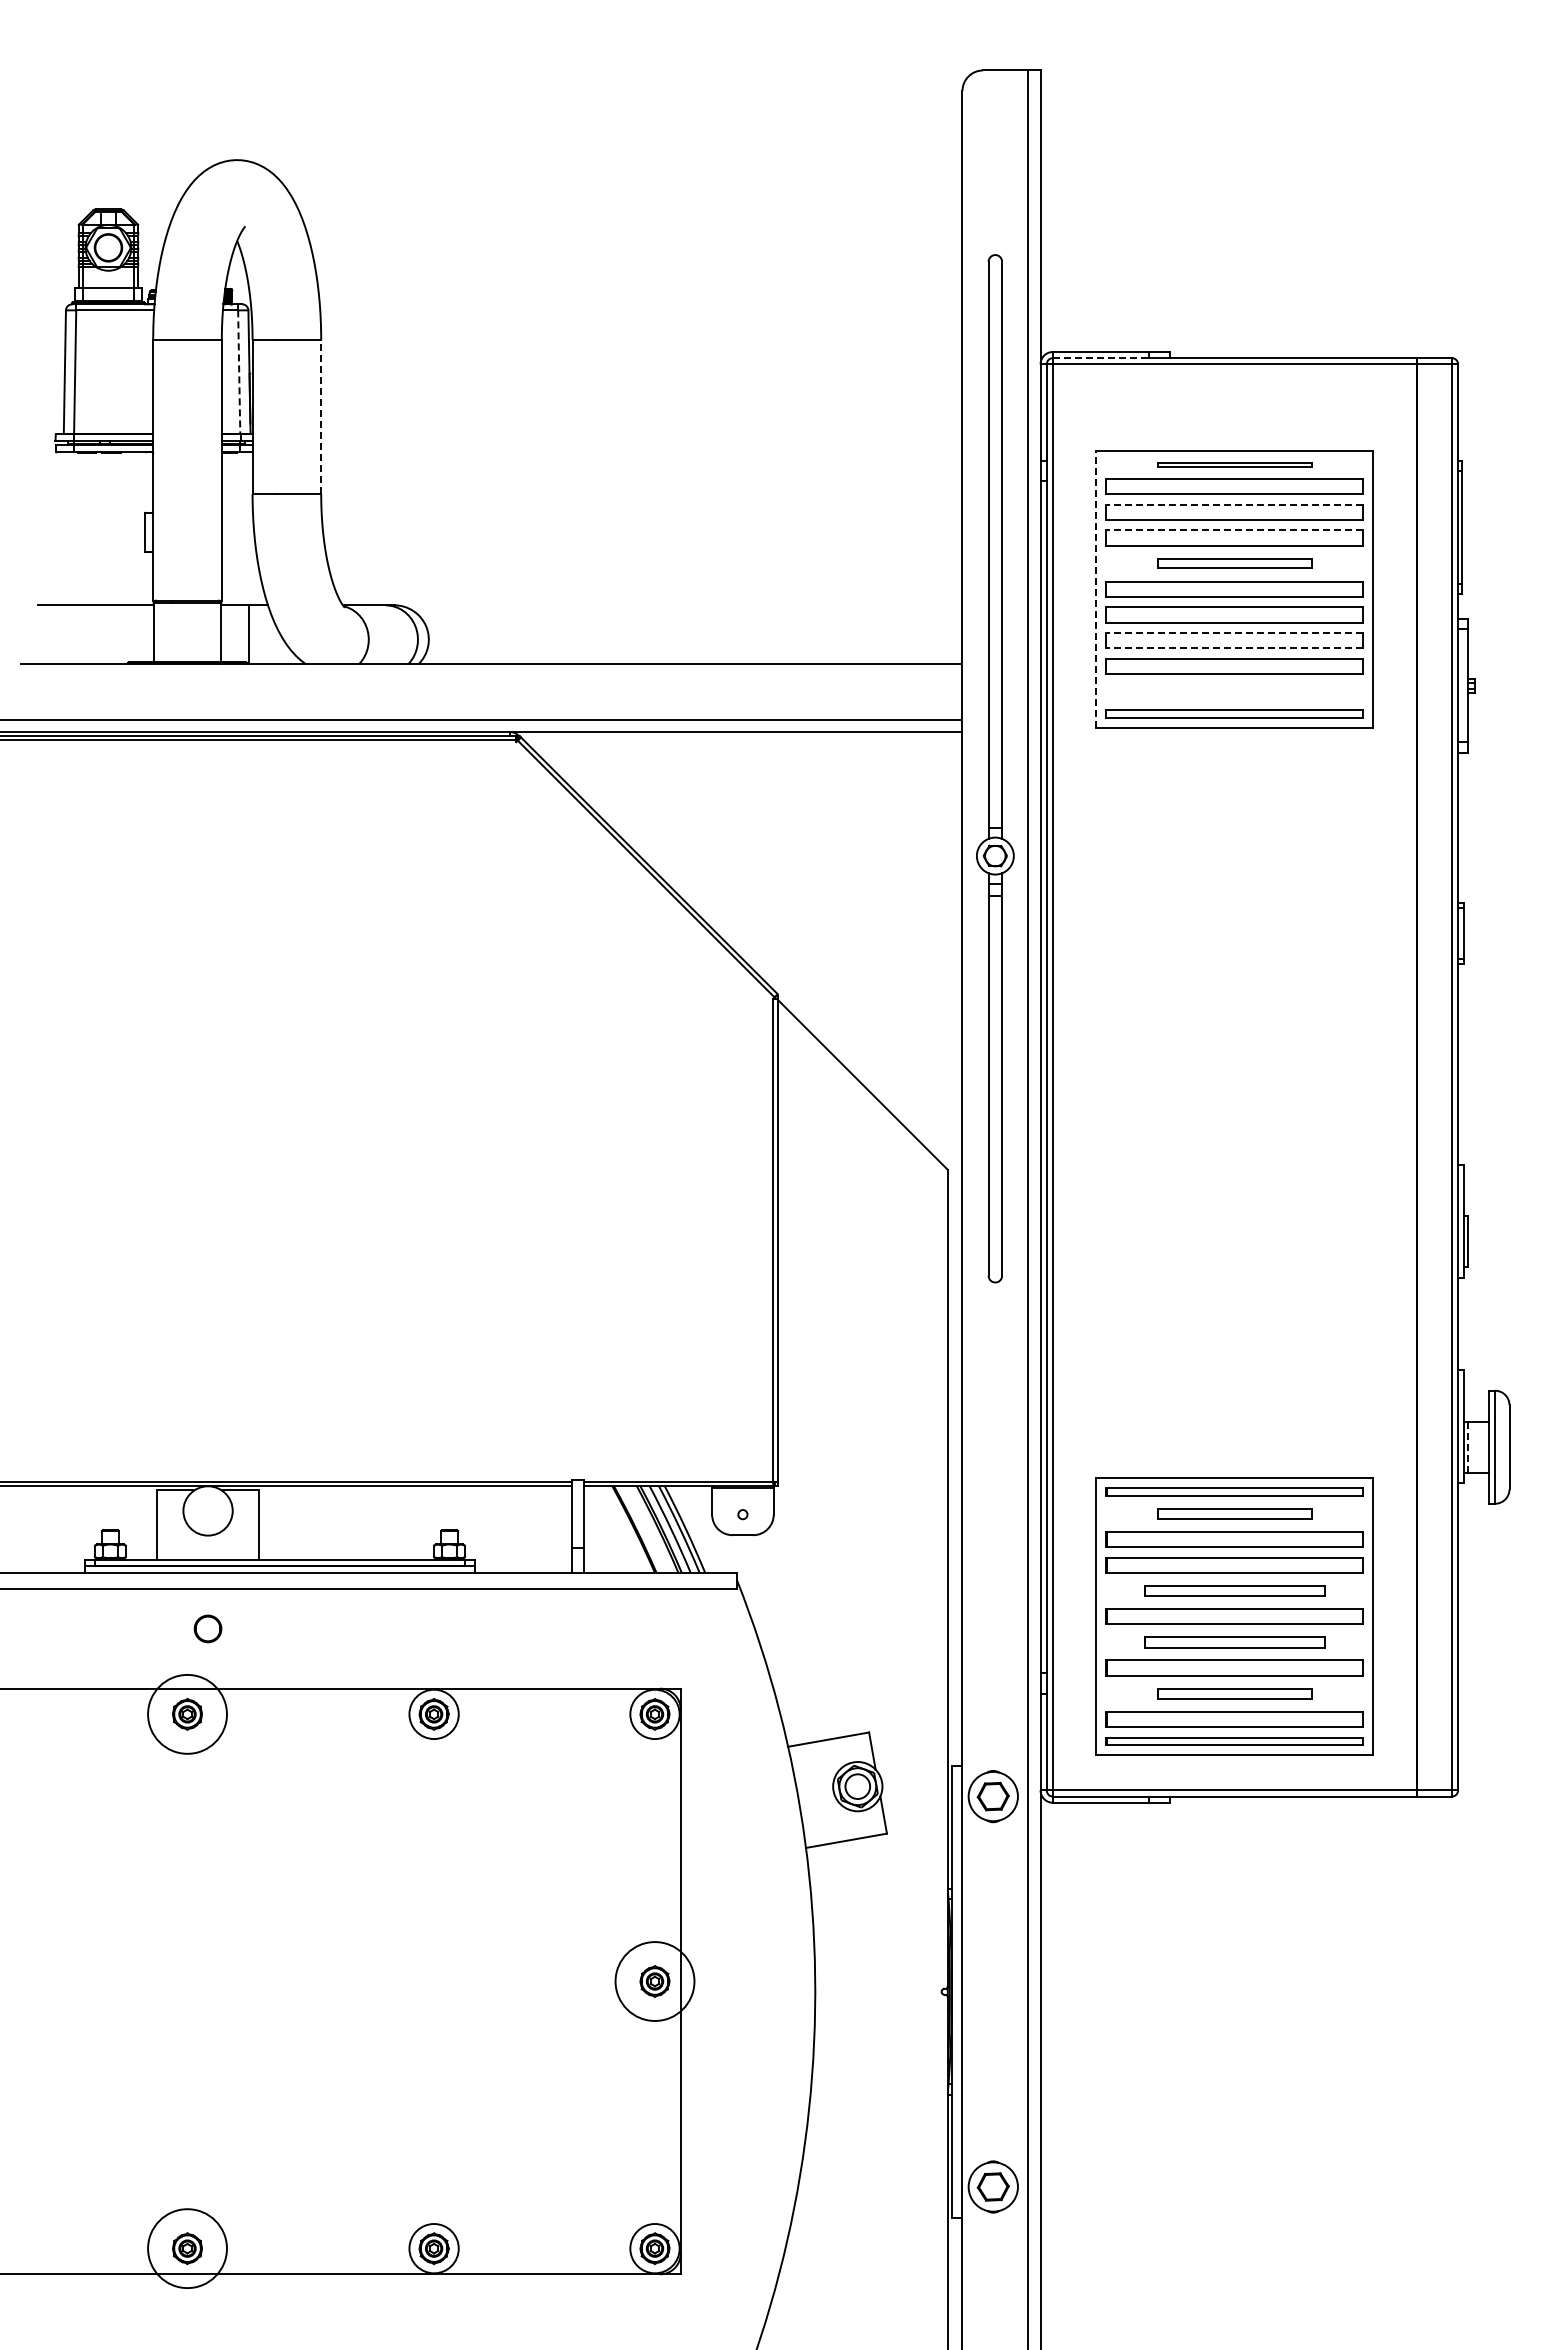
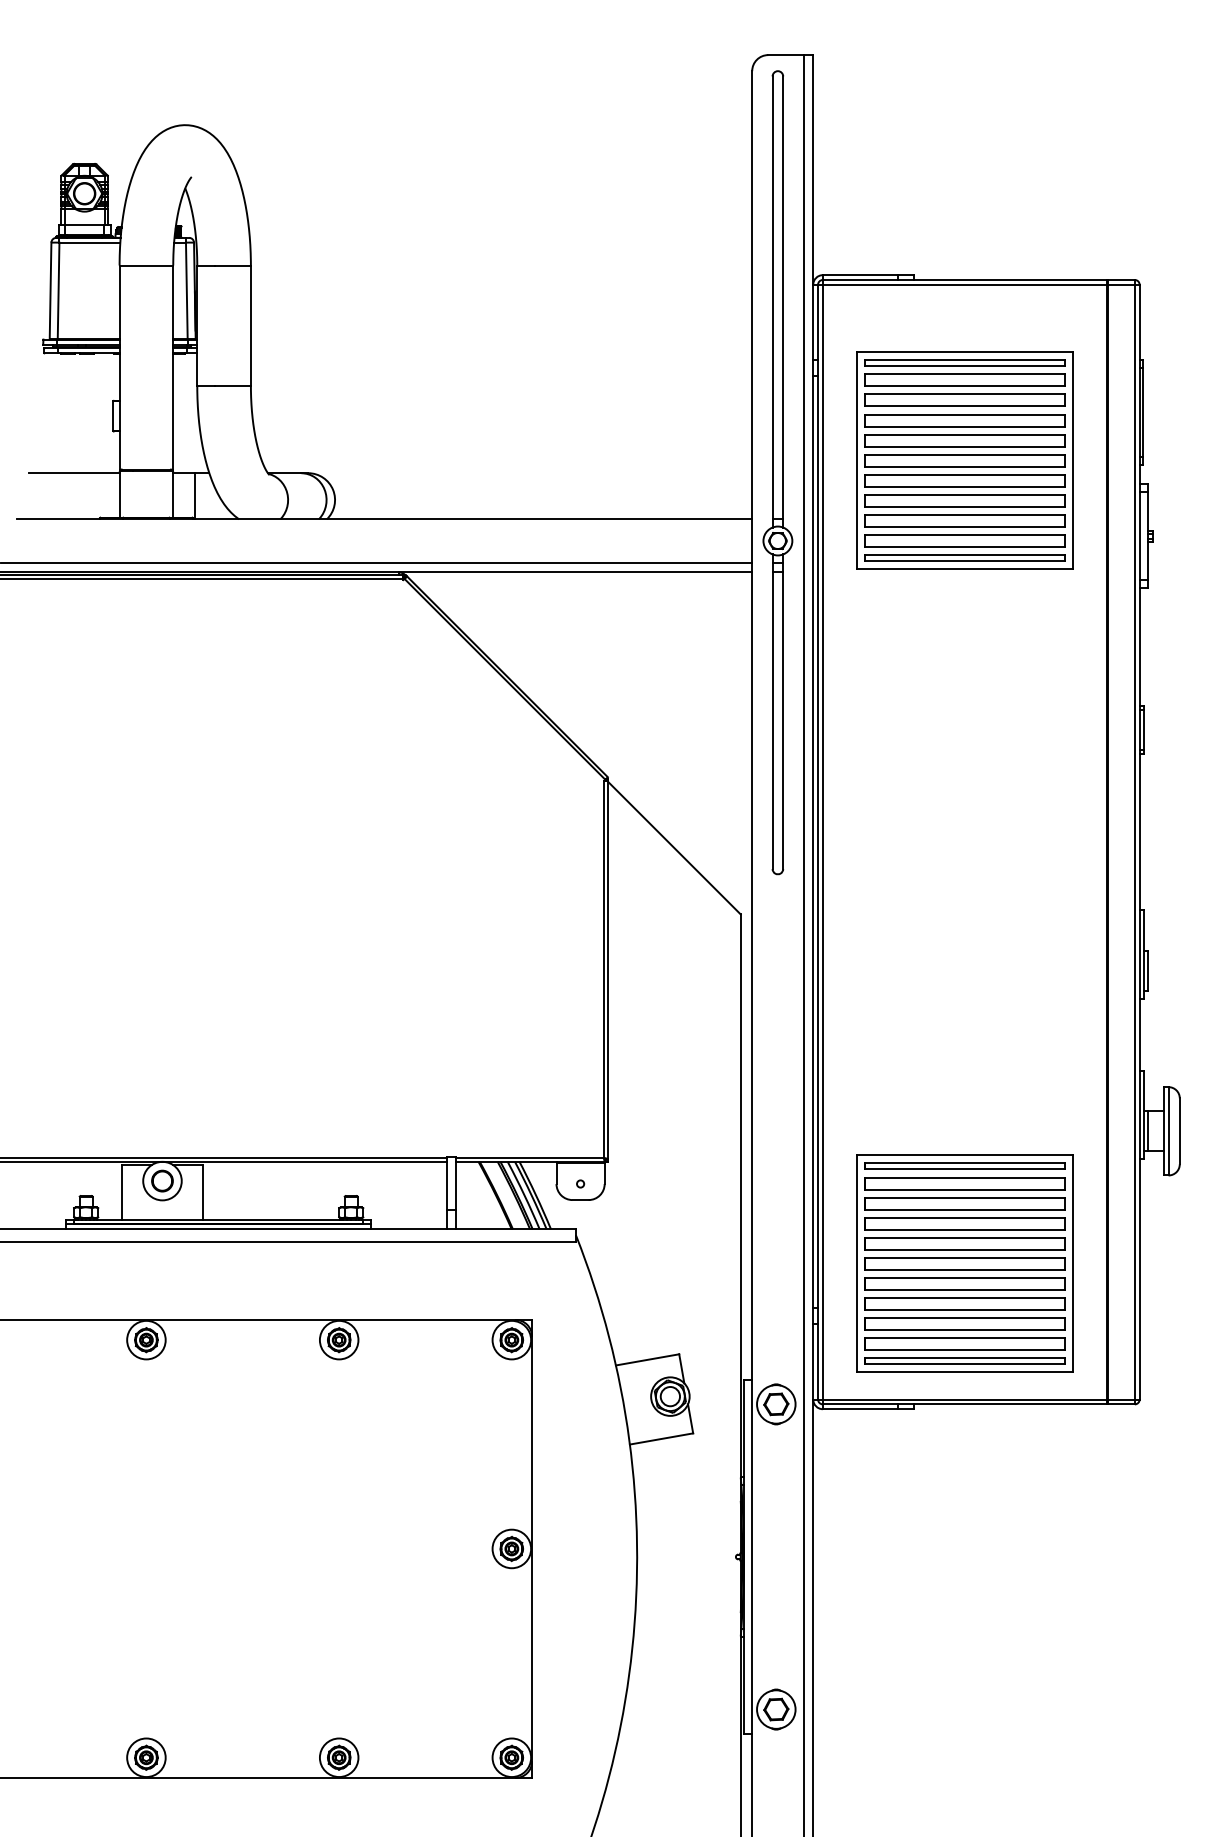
line: (1101, 358) -> (860, 280), dashed -> solid
line: (239, 372) -> (187, 291), dashed -> solid
line: (321, 416) -> (251, 325), dashed -> solid
part: (1234, 464) -> (964, 363), size x1.67
line: (1234, 504) -> (964, 394), dashed -> solid
line: (1234, 530) -> (964, 414), dashed -> solid
part: (1234, 563) -> (964, 440), size x1.67
line: (1096, 589) -> (856, 460), dashed -> solid
line: (1234, 633) -> (964, 495), dashed -> solid
line: (1234, 648) -> (964, 506), dashed -> solid
part: (1234, 691) -> (964, 540), added
part: (995, 768) -> (778, 472), moved
line: (1468, 1447) -> (1147, 1131), dashed -> solid
part: (1234, 1513) -> (964, 1183), size x1.67
part: (1234, 1590) -> (964, 1243), size x1.43
part: (207, 1628) -> (162, 1180), moved
part: (1234, 1642) -> (964, 1283), size x1.43
part: (1234, 1693) -> (964, 1323), size x1.67
circle: (187, 1714) -> (146, 1340), size x0.62
circle: (654, 1981) -> (511, 1548), size x0.62
circle: (187, 2248) -> (146, 1757), size x0.62

